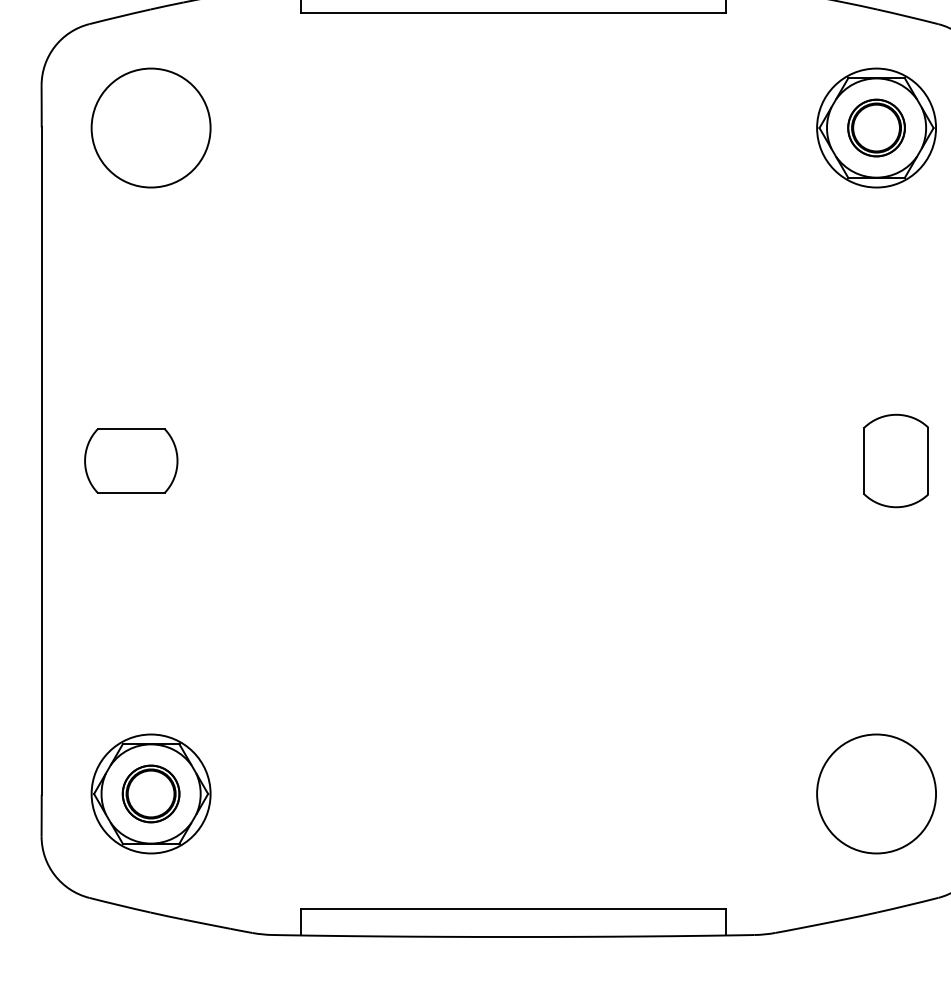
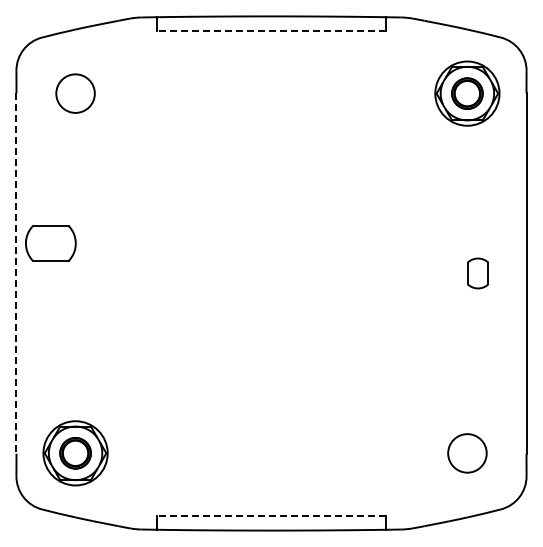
line: (513, 12) -> (271, 31), solid -> dashed
circle: (150, 127) -> (75, 93), size x0.6
part: (130, 461) -> (50, 243), moved
part: (895, 461) -> (477, 273), size x0.6
line: (41, 462) -> (16, 274), solid -> dashed
circle: (876, 794) -> (467, 453), size x0.6
line: (513, 909) -> (271, 515), solid -> dashed

